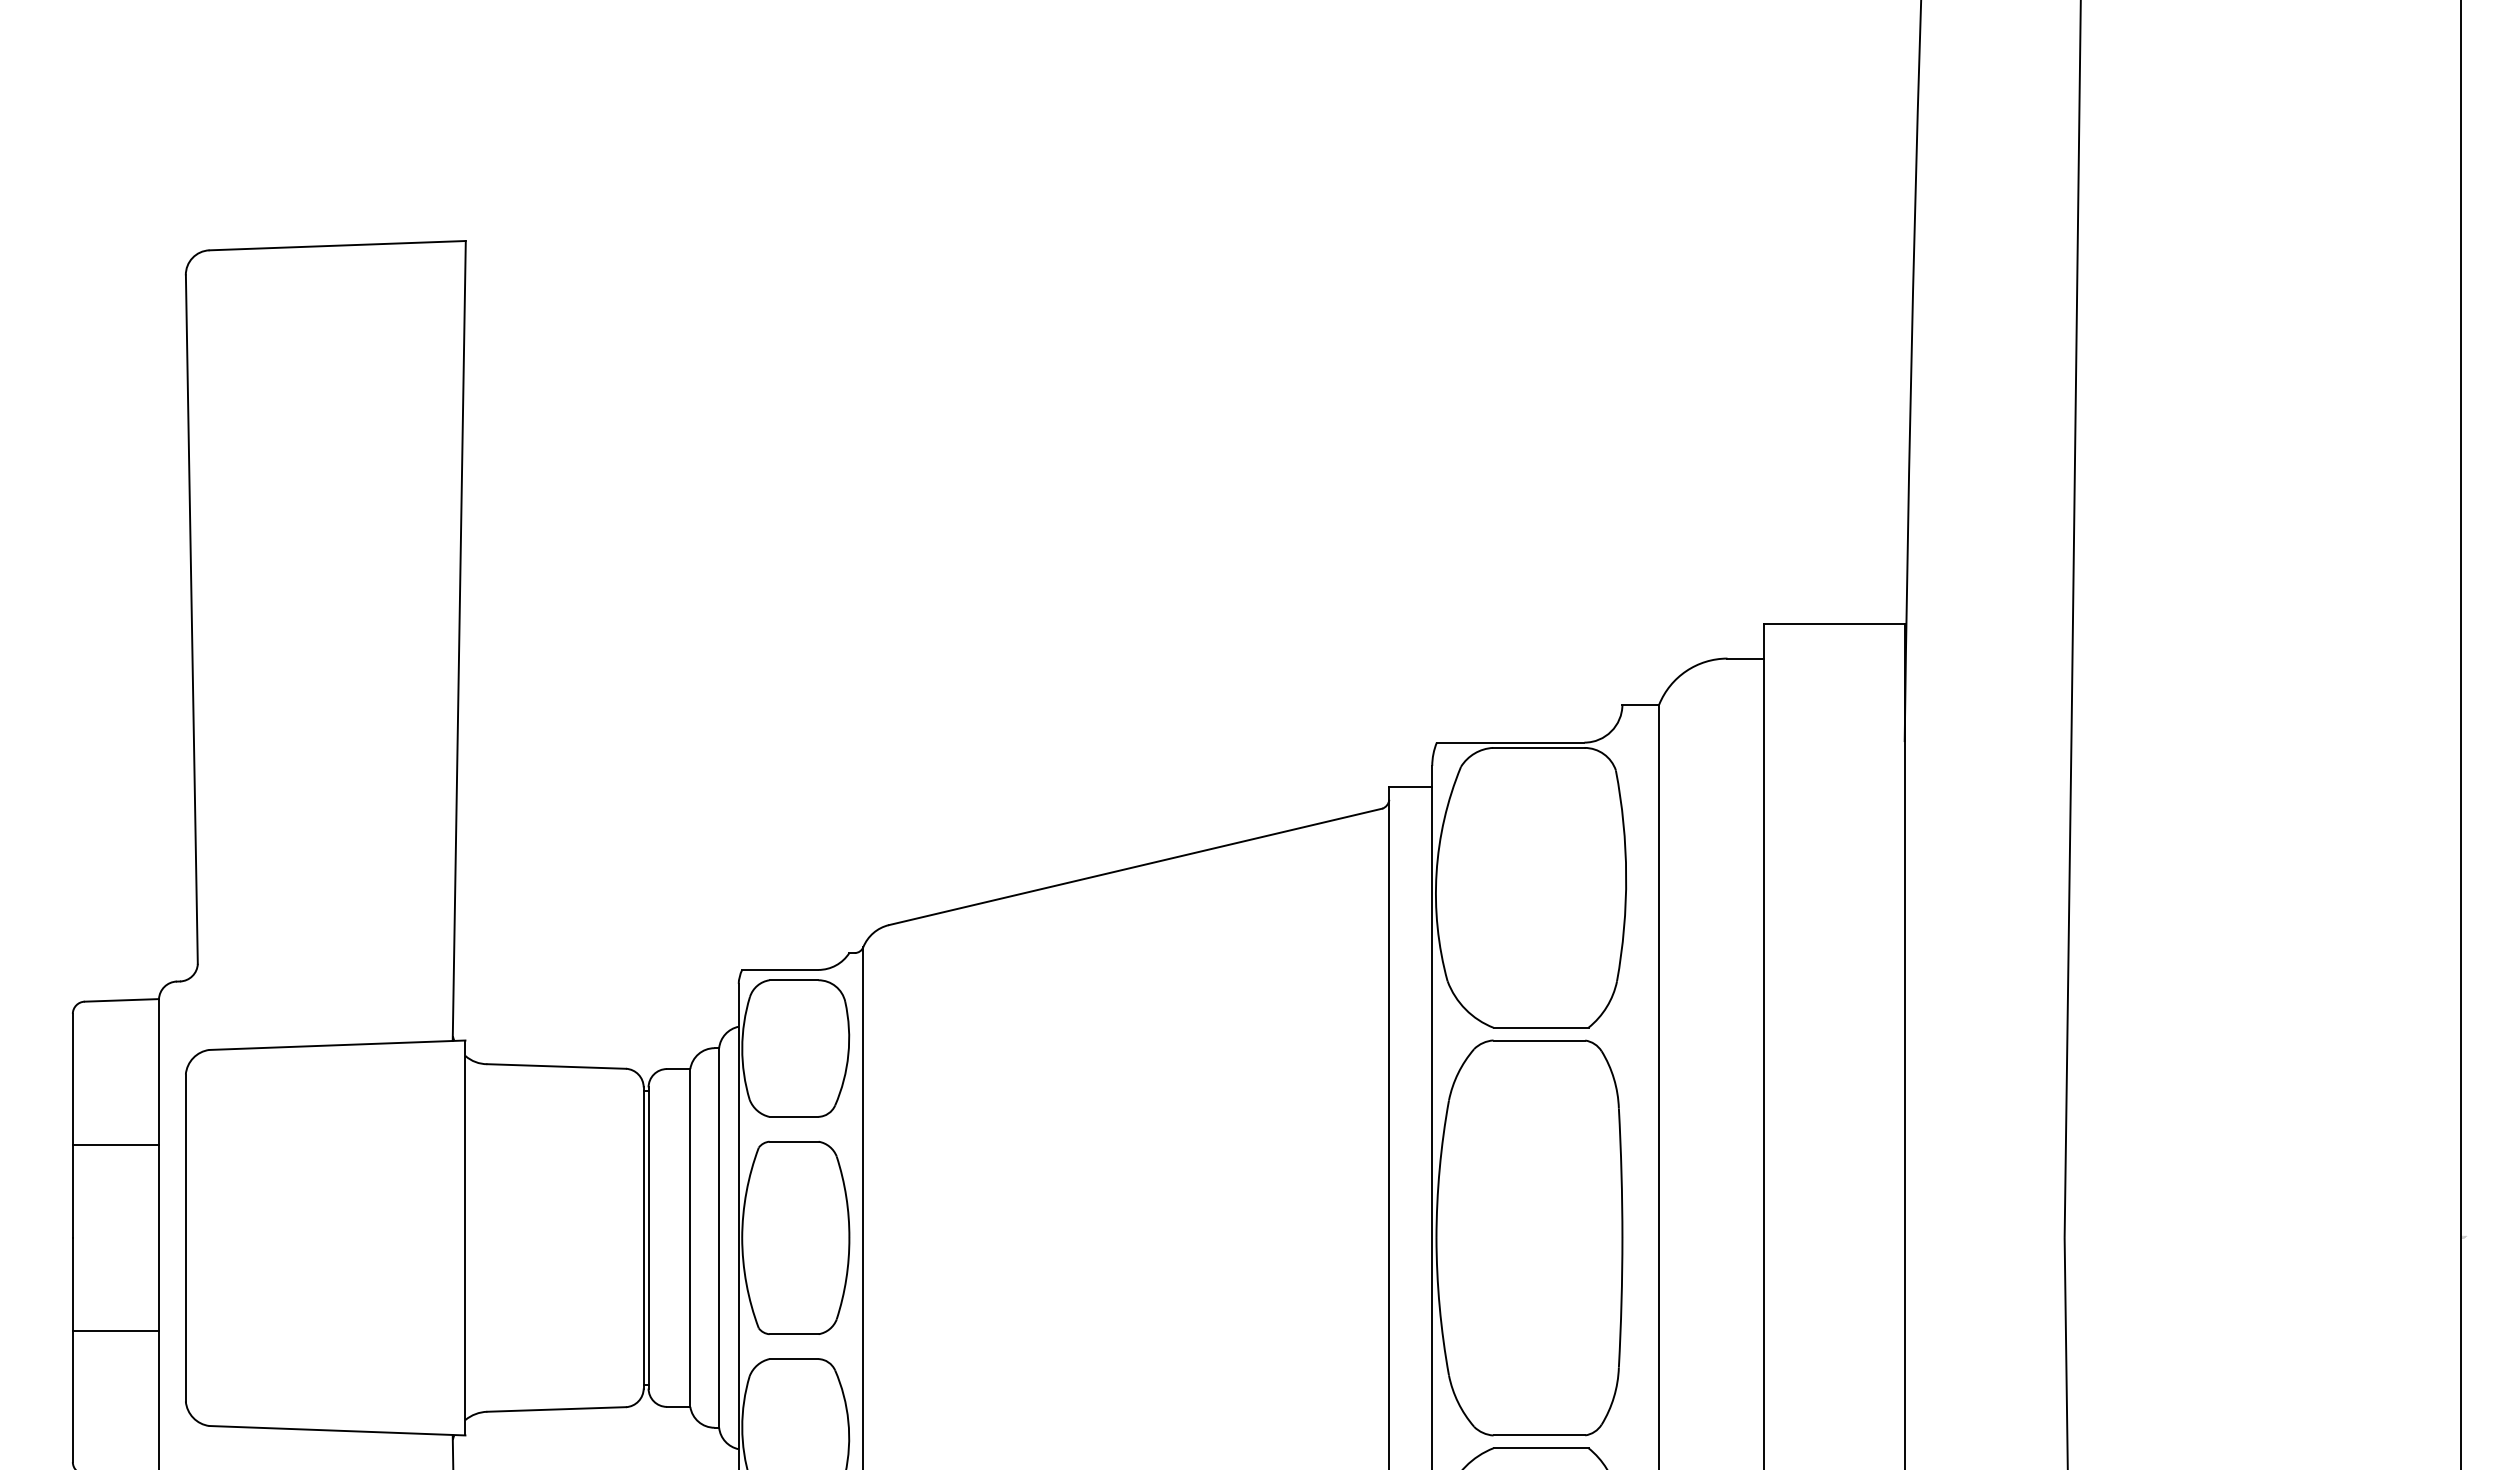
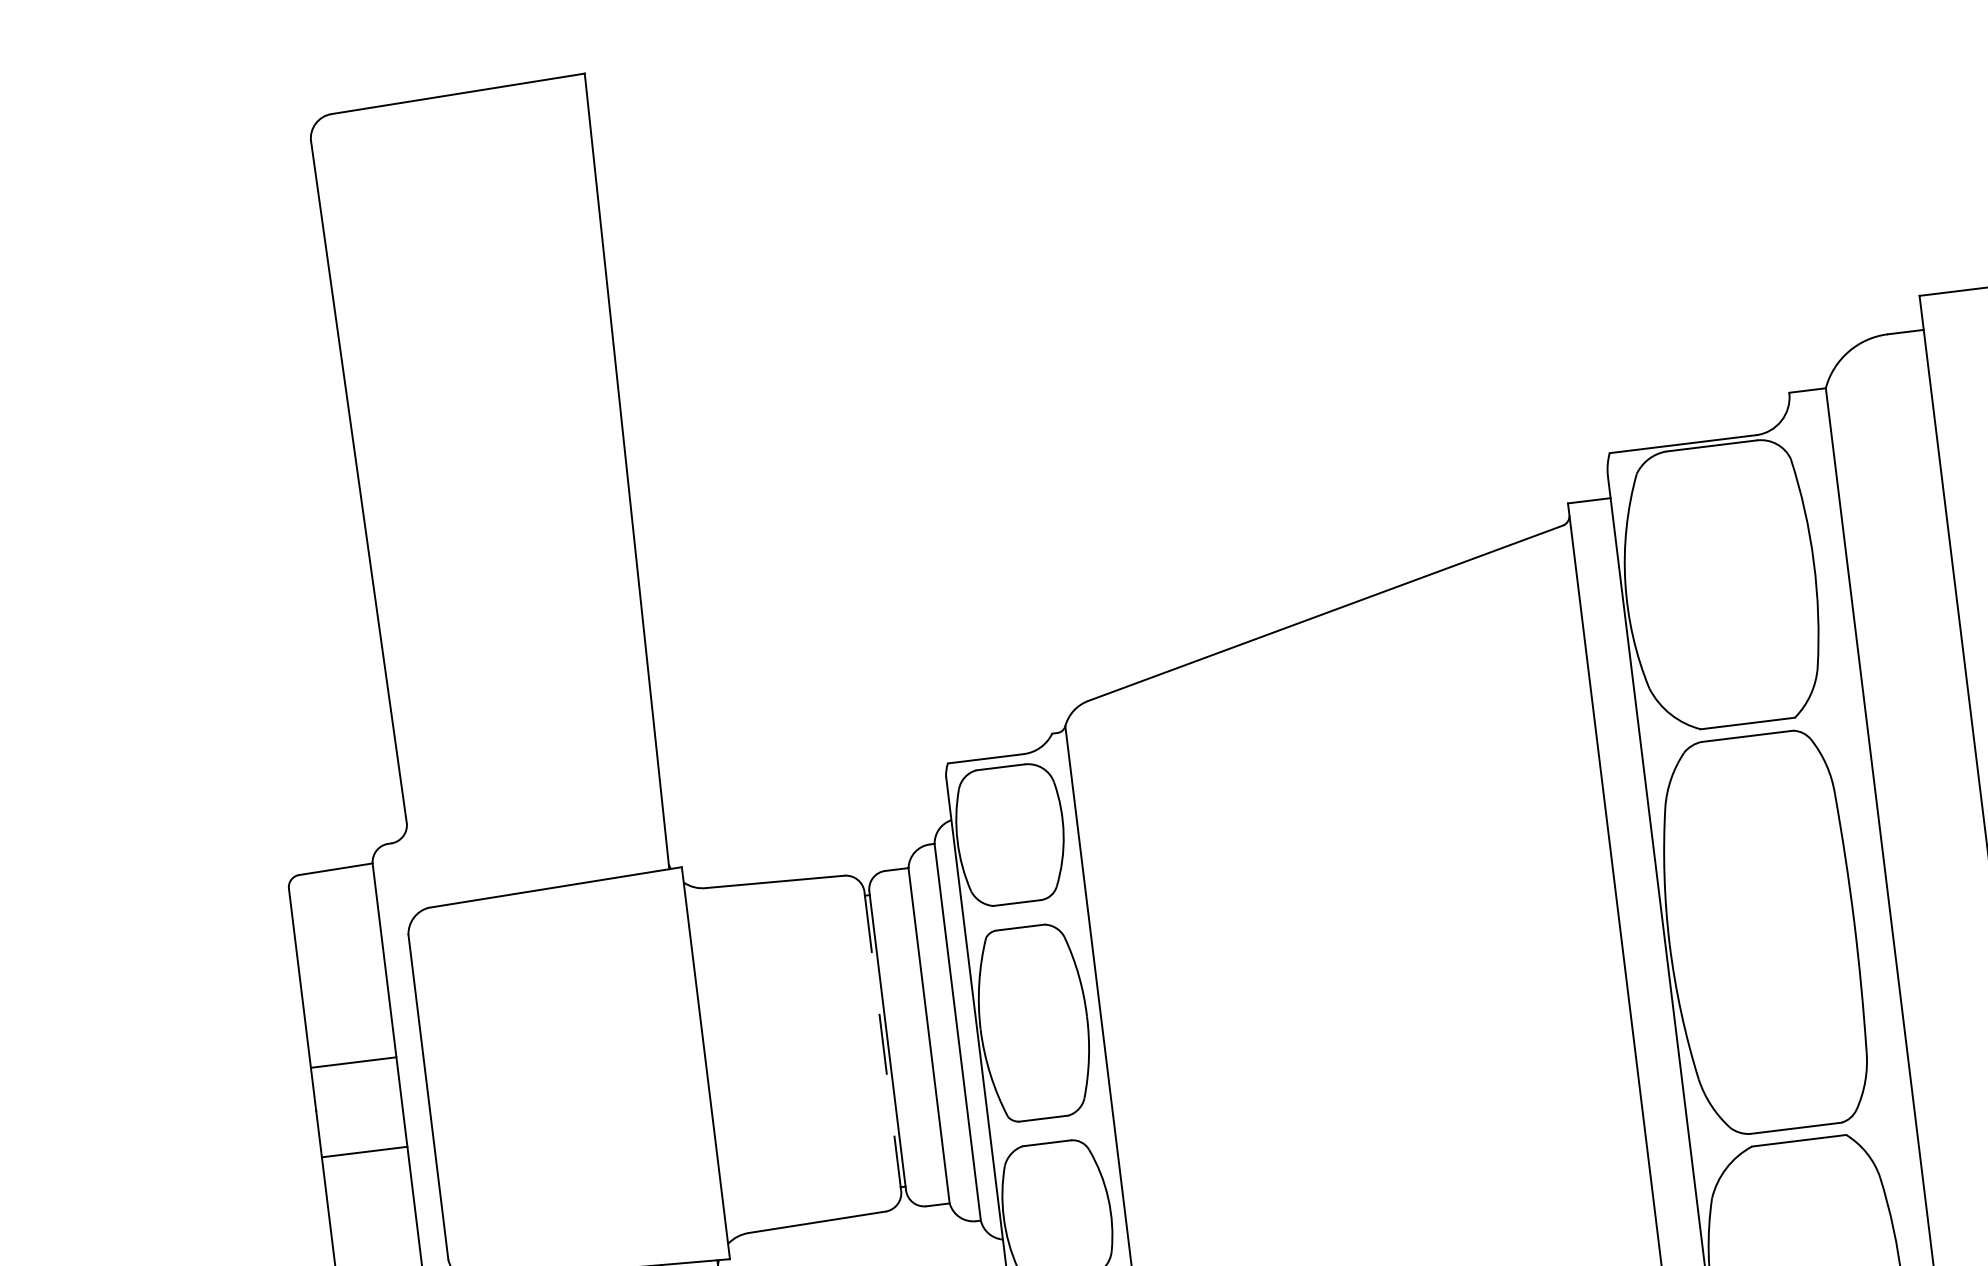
line: (115, 1145) -> (353, 1062), moved
line: (643, 1237) -> (882, 1041), solid -> dashed
line: (115, 1330) -> (364, 1152), moved

